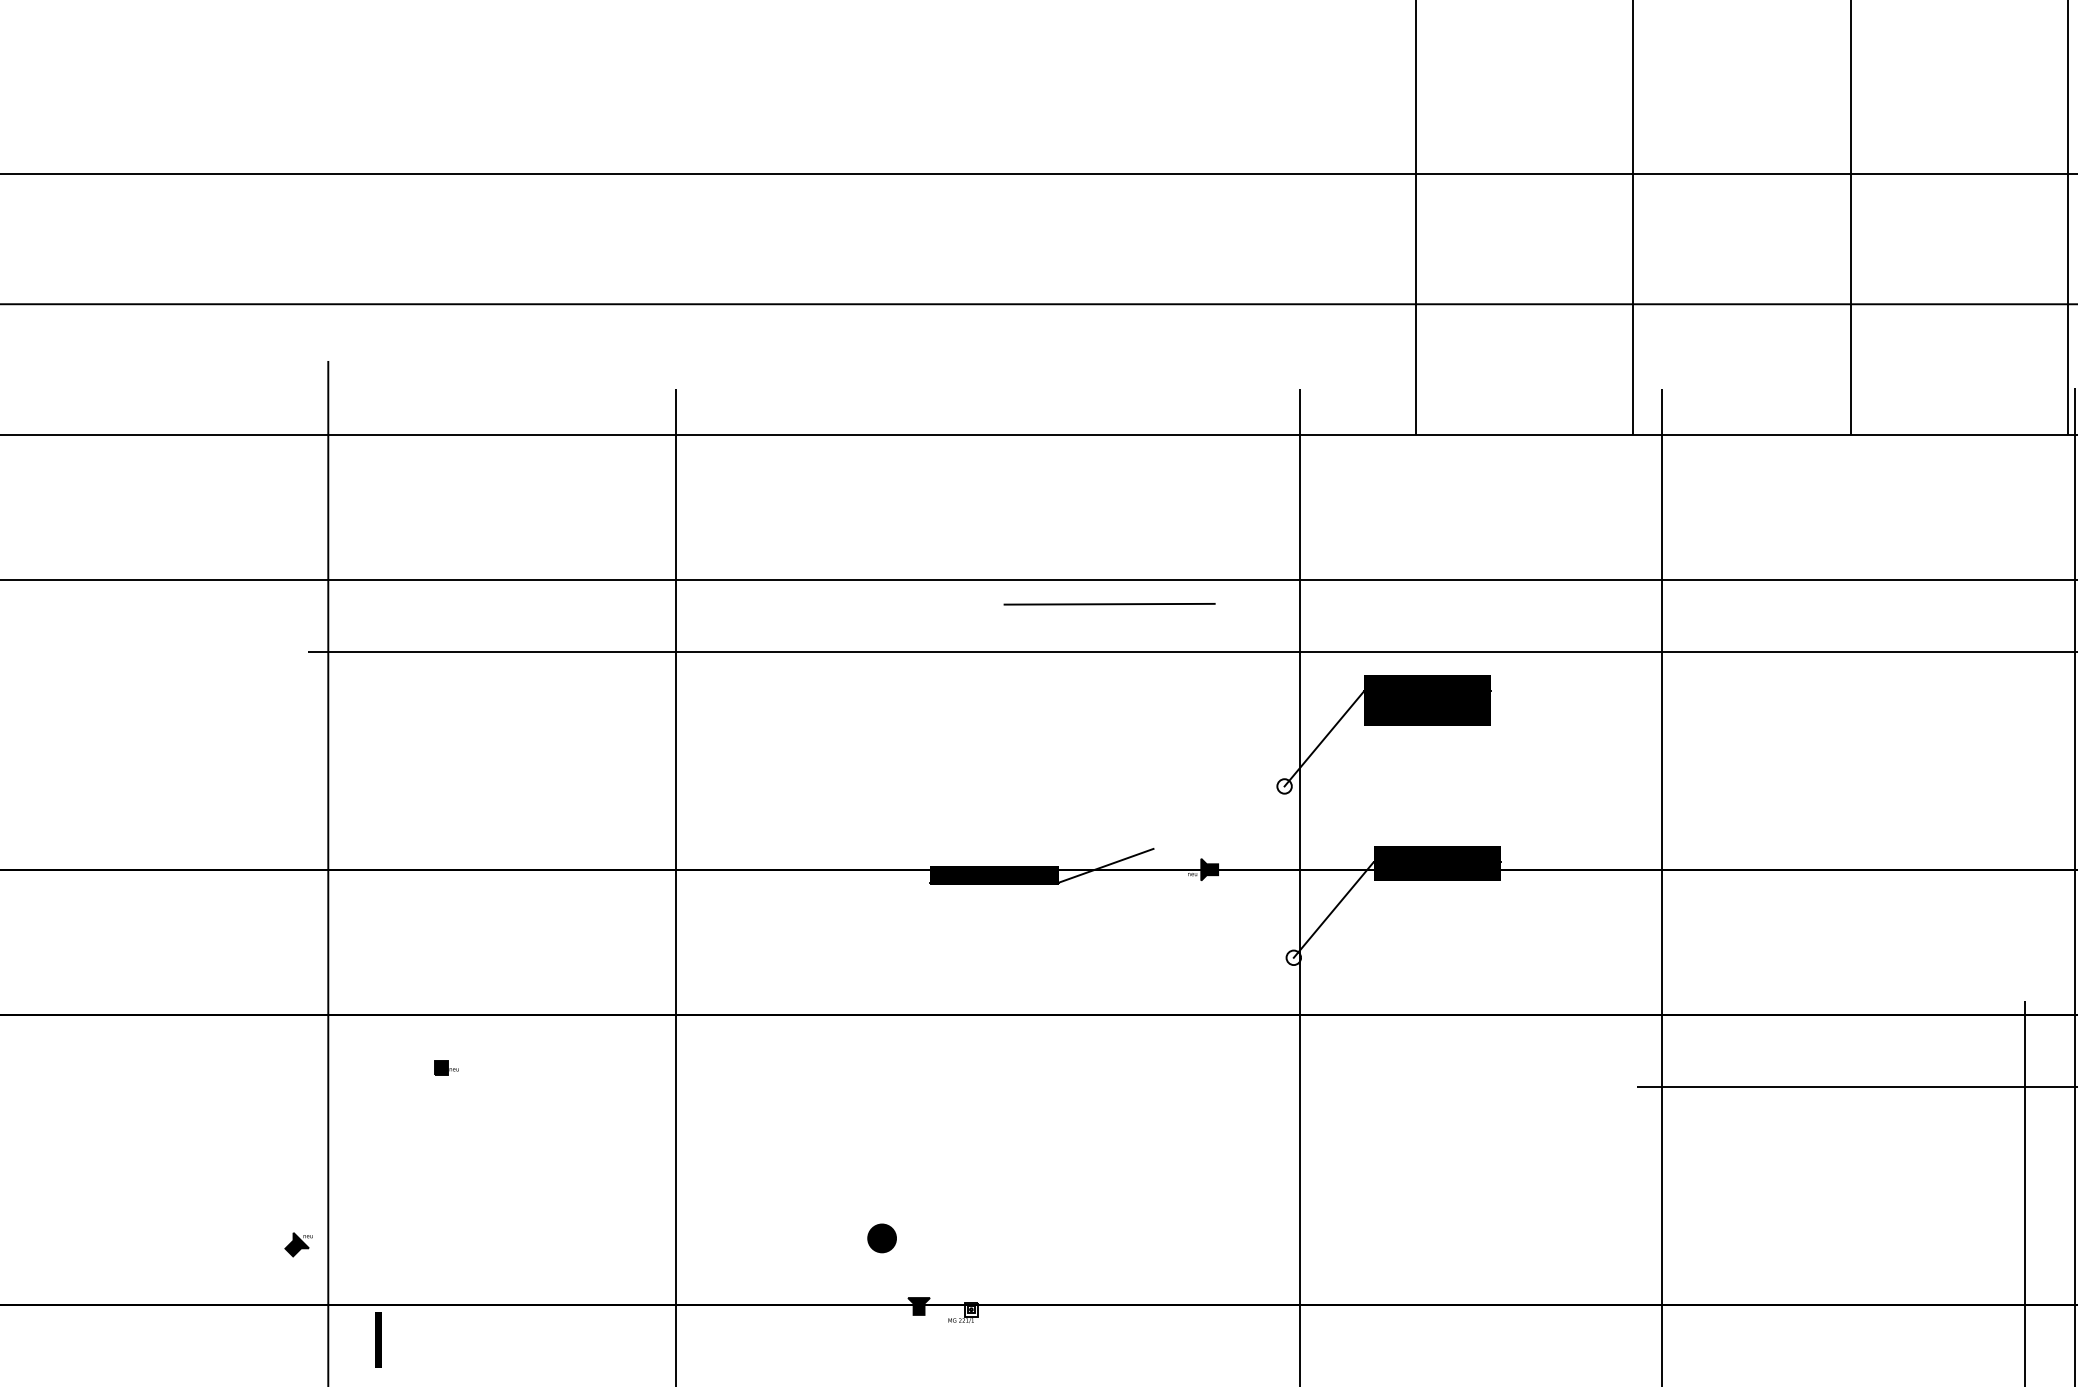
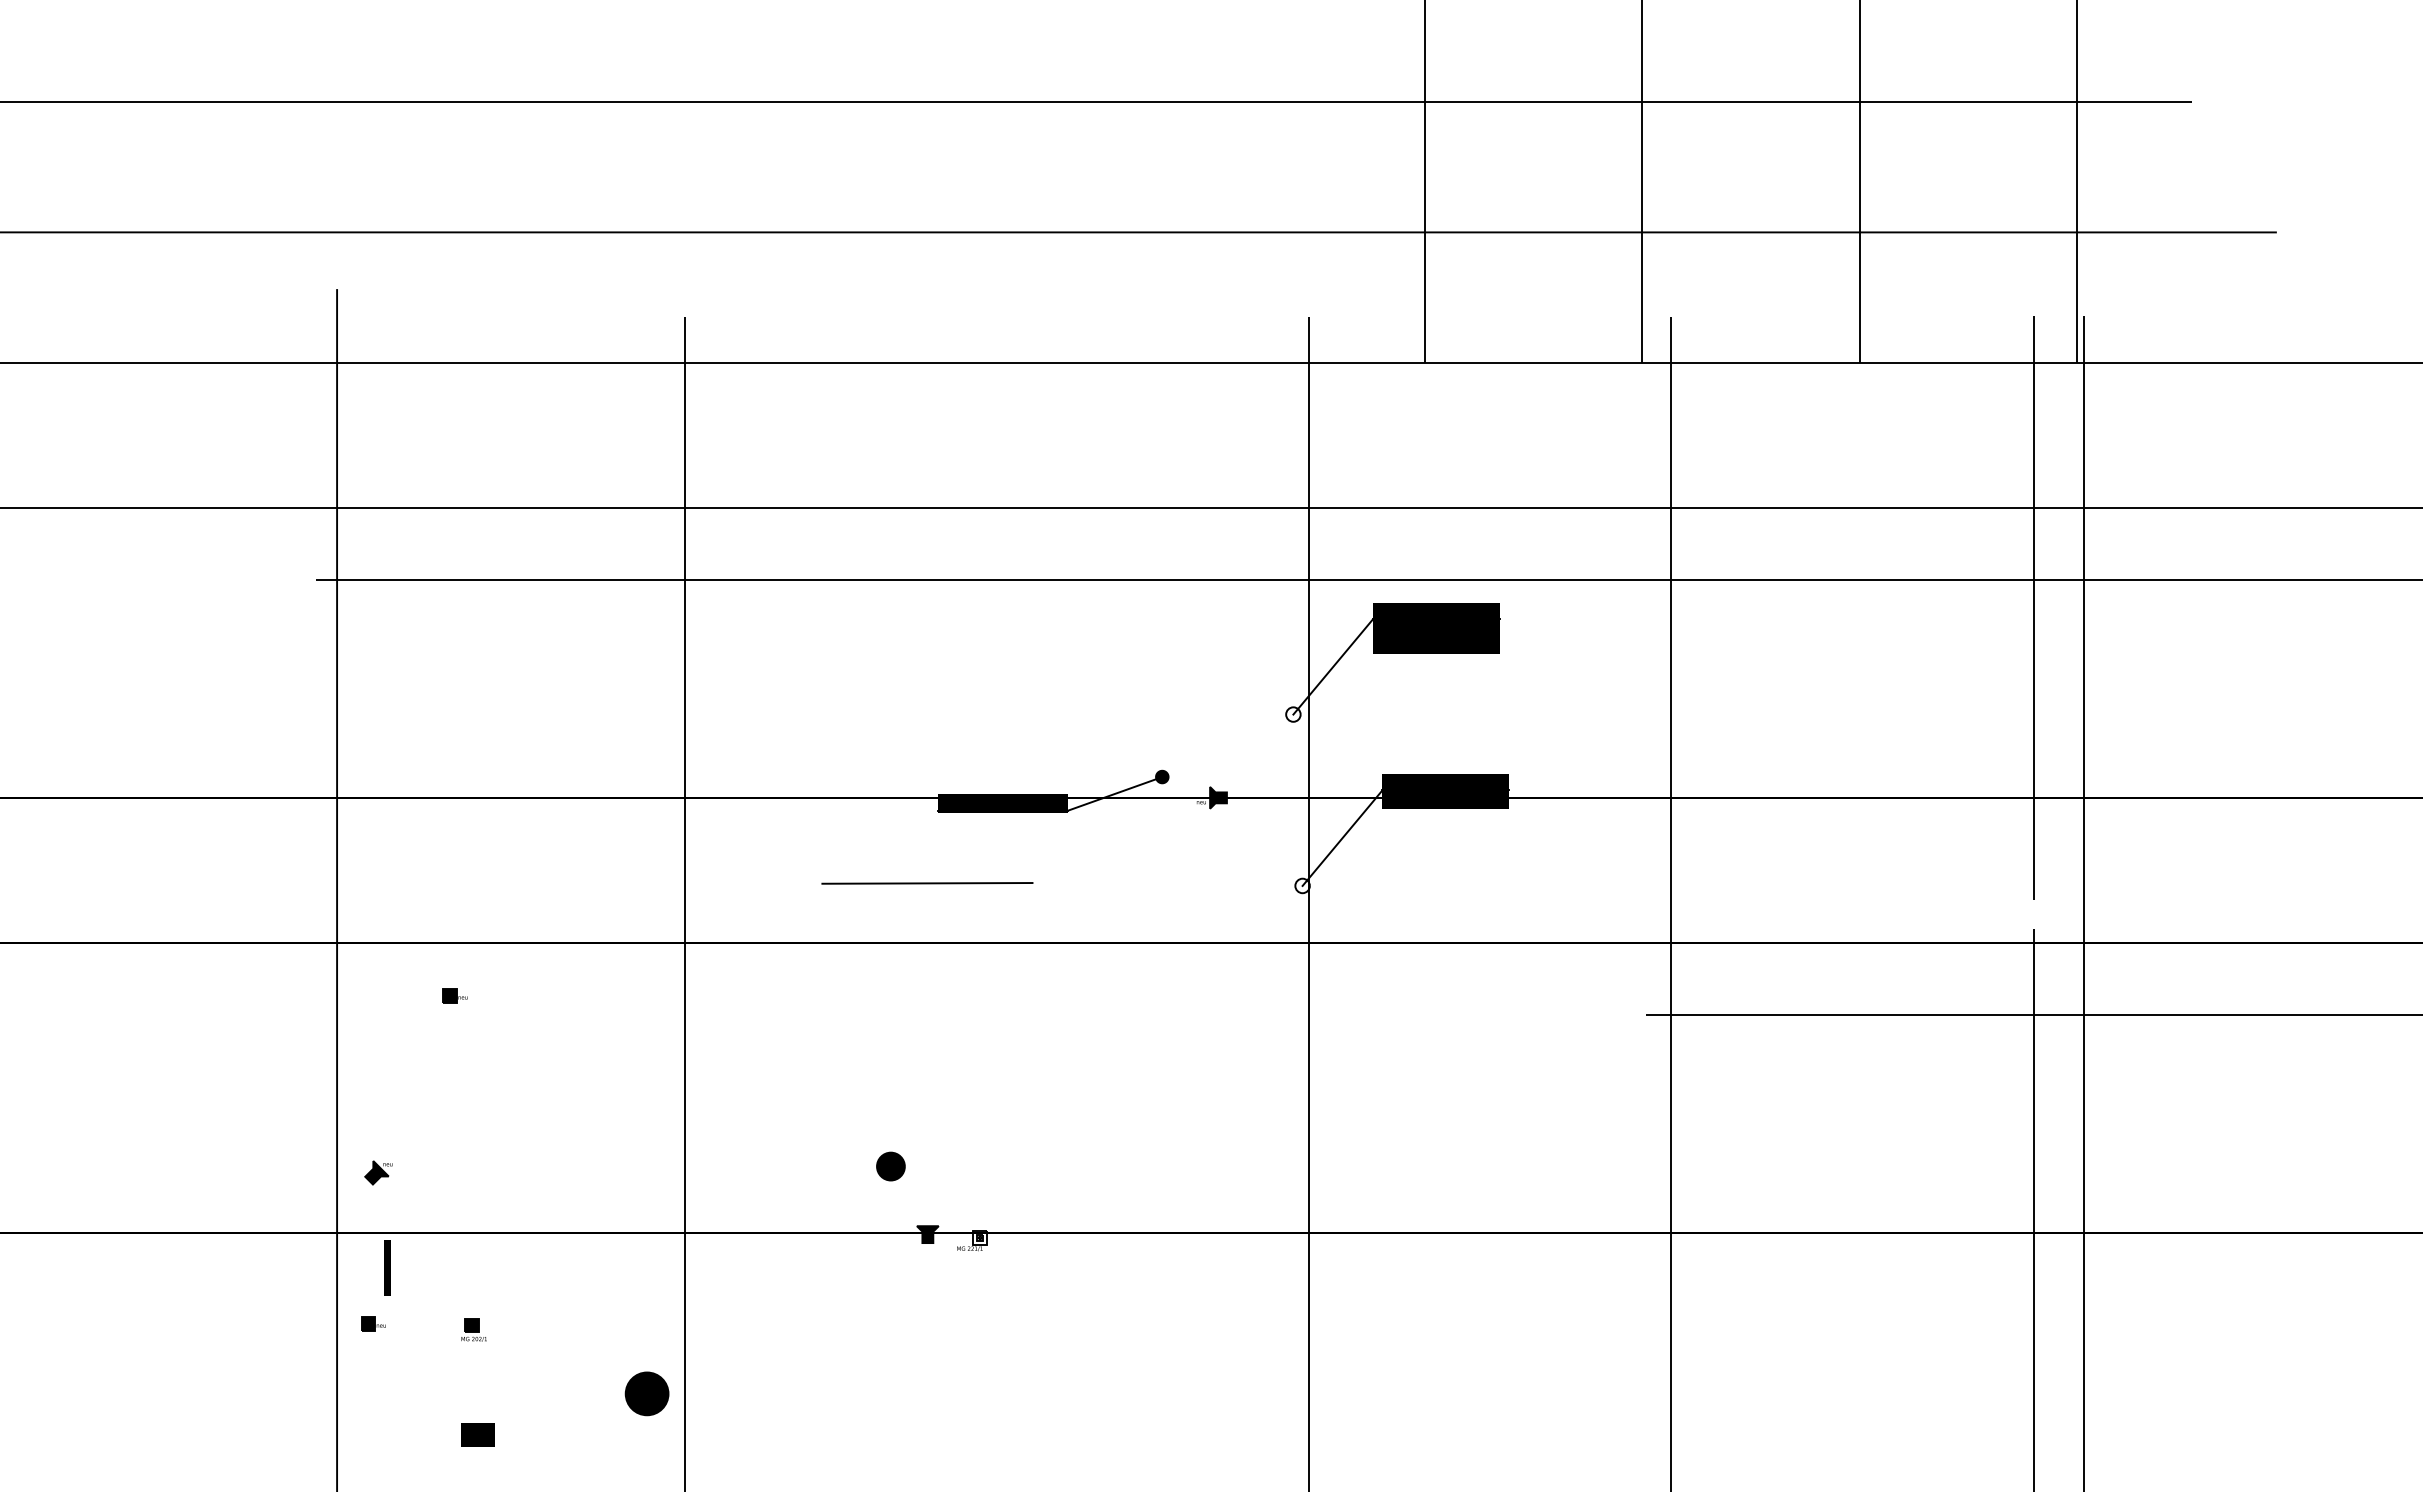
line: (1109, 604) -> (927, 883), moved
line: (2024, 679) -> (2033, 607), added
fill: (1153, 848) -> (1162, 776), added
part: (298, 1244) -> (378, 1172), moved

